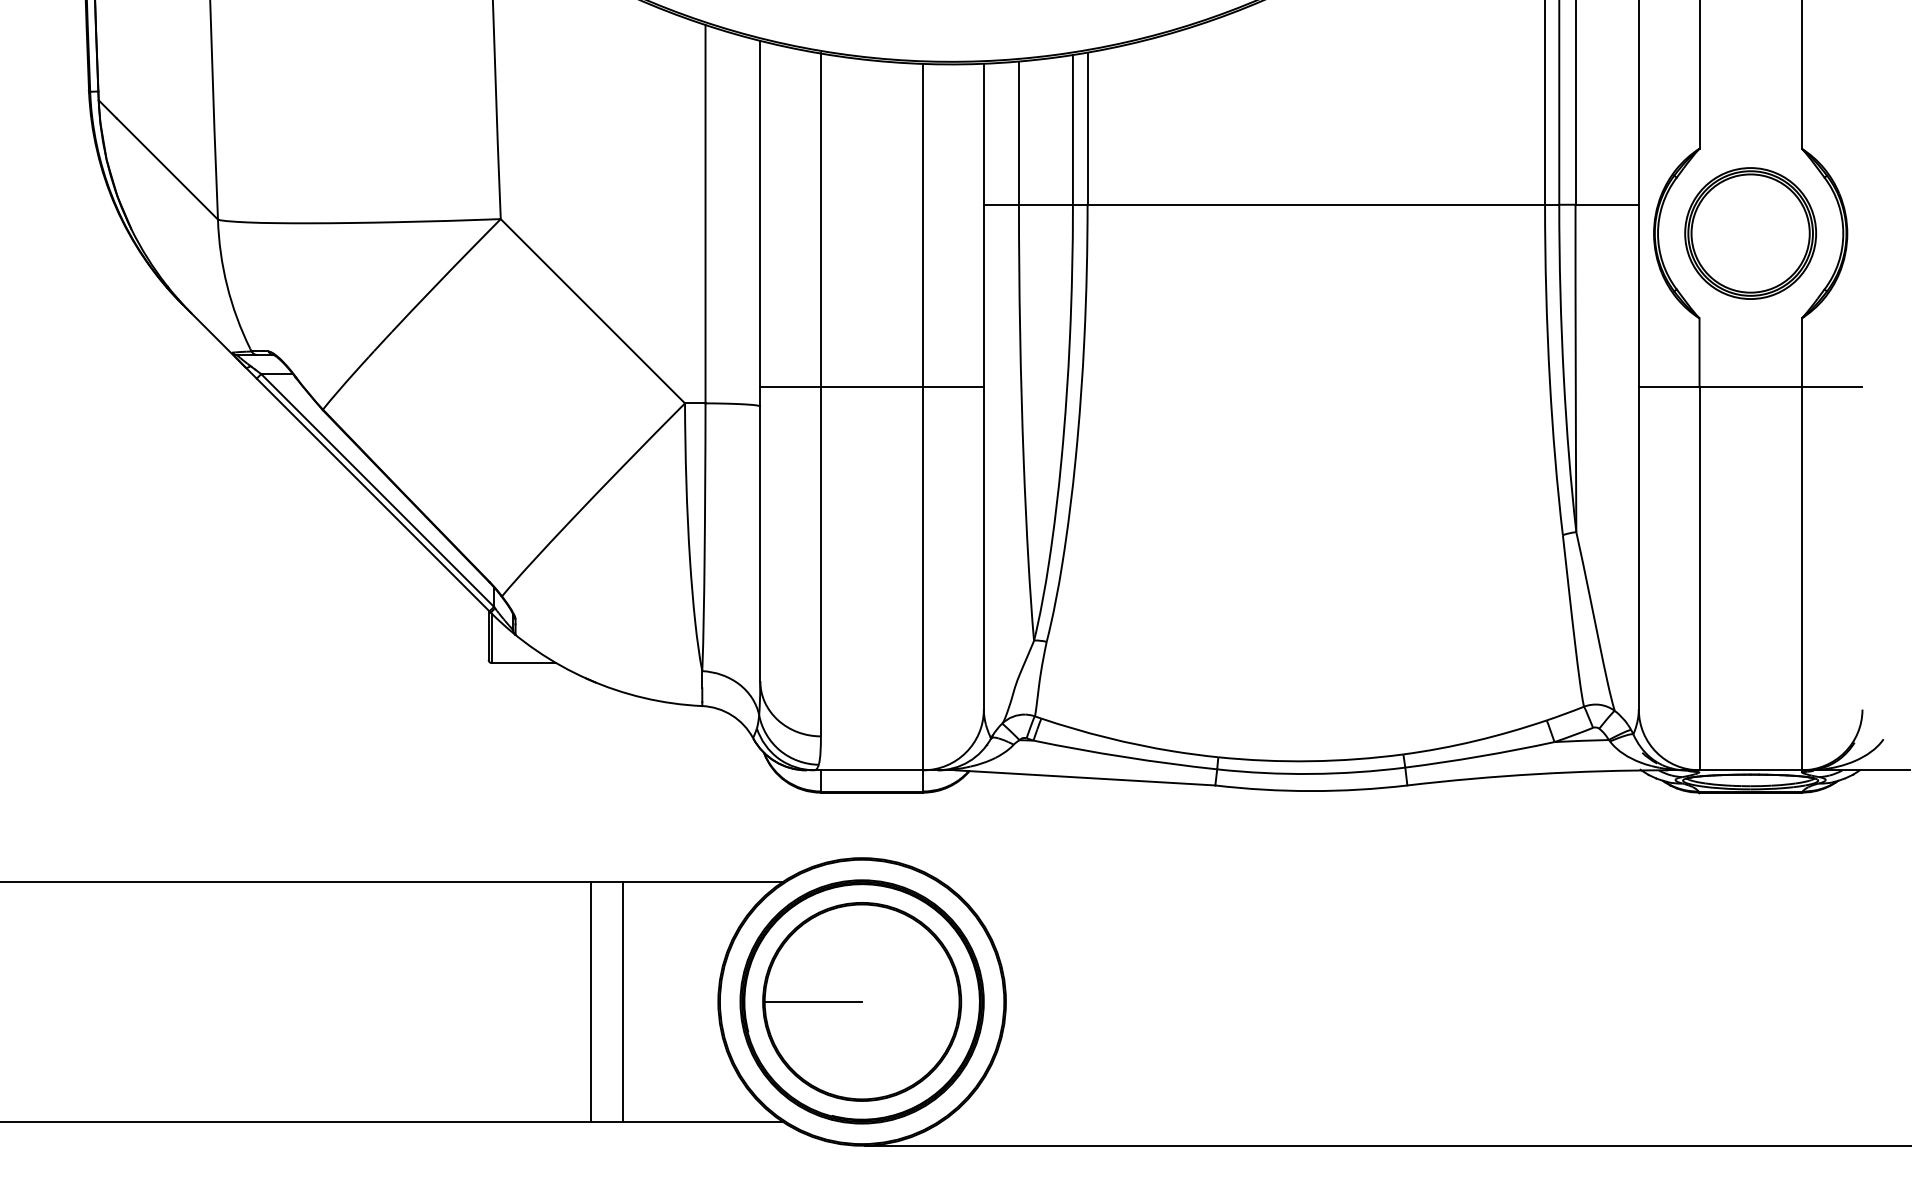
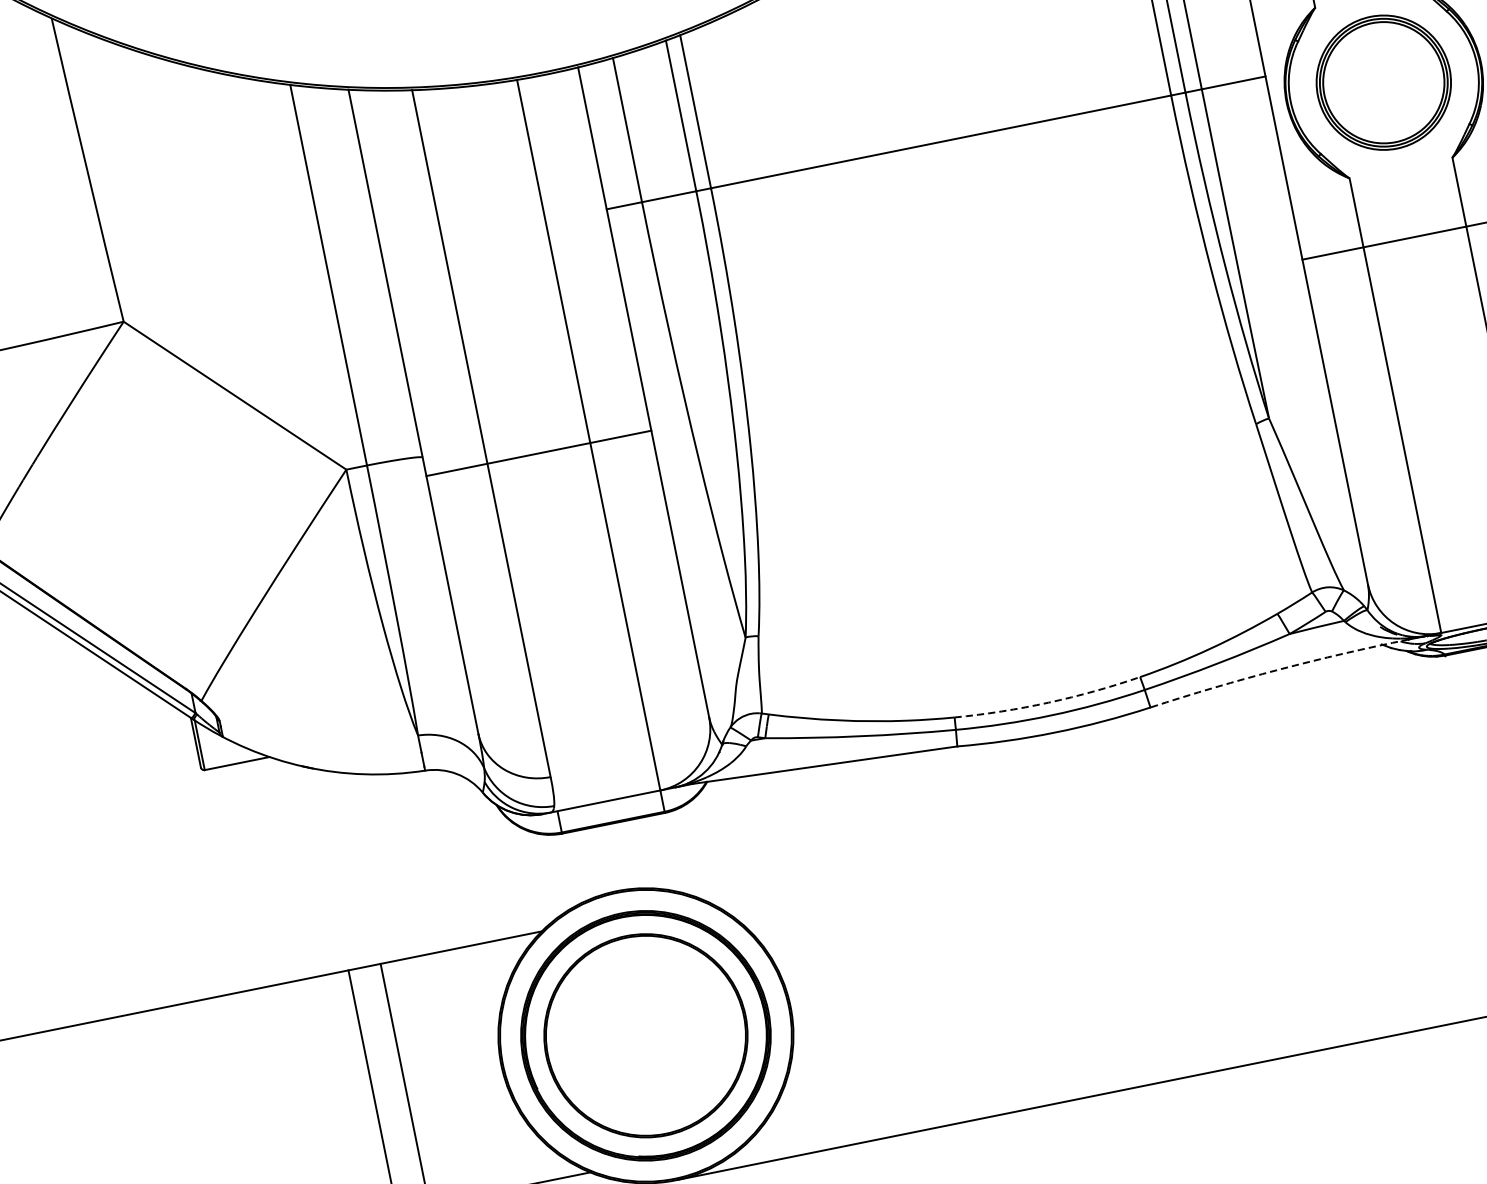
line: (871, 386) -> (538, 453), moved
arc: (1310, 761) -> (1048, 703), solid -> dashed
arc: (1537, 774) -> (1279, 670), solid -> dashed
line: (813, 1001) -> (596, 1045), removed

